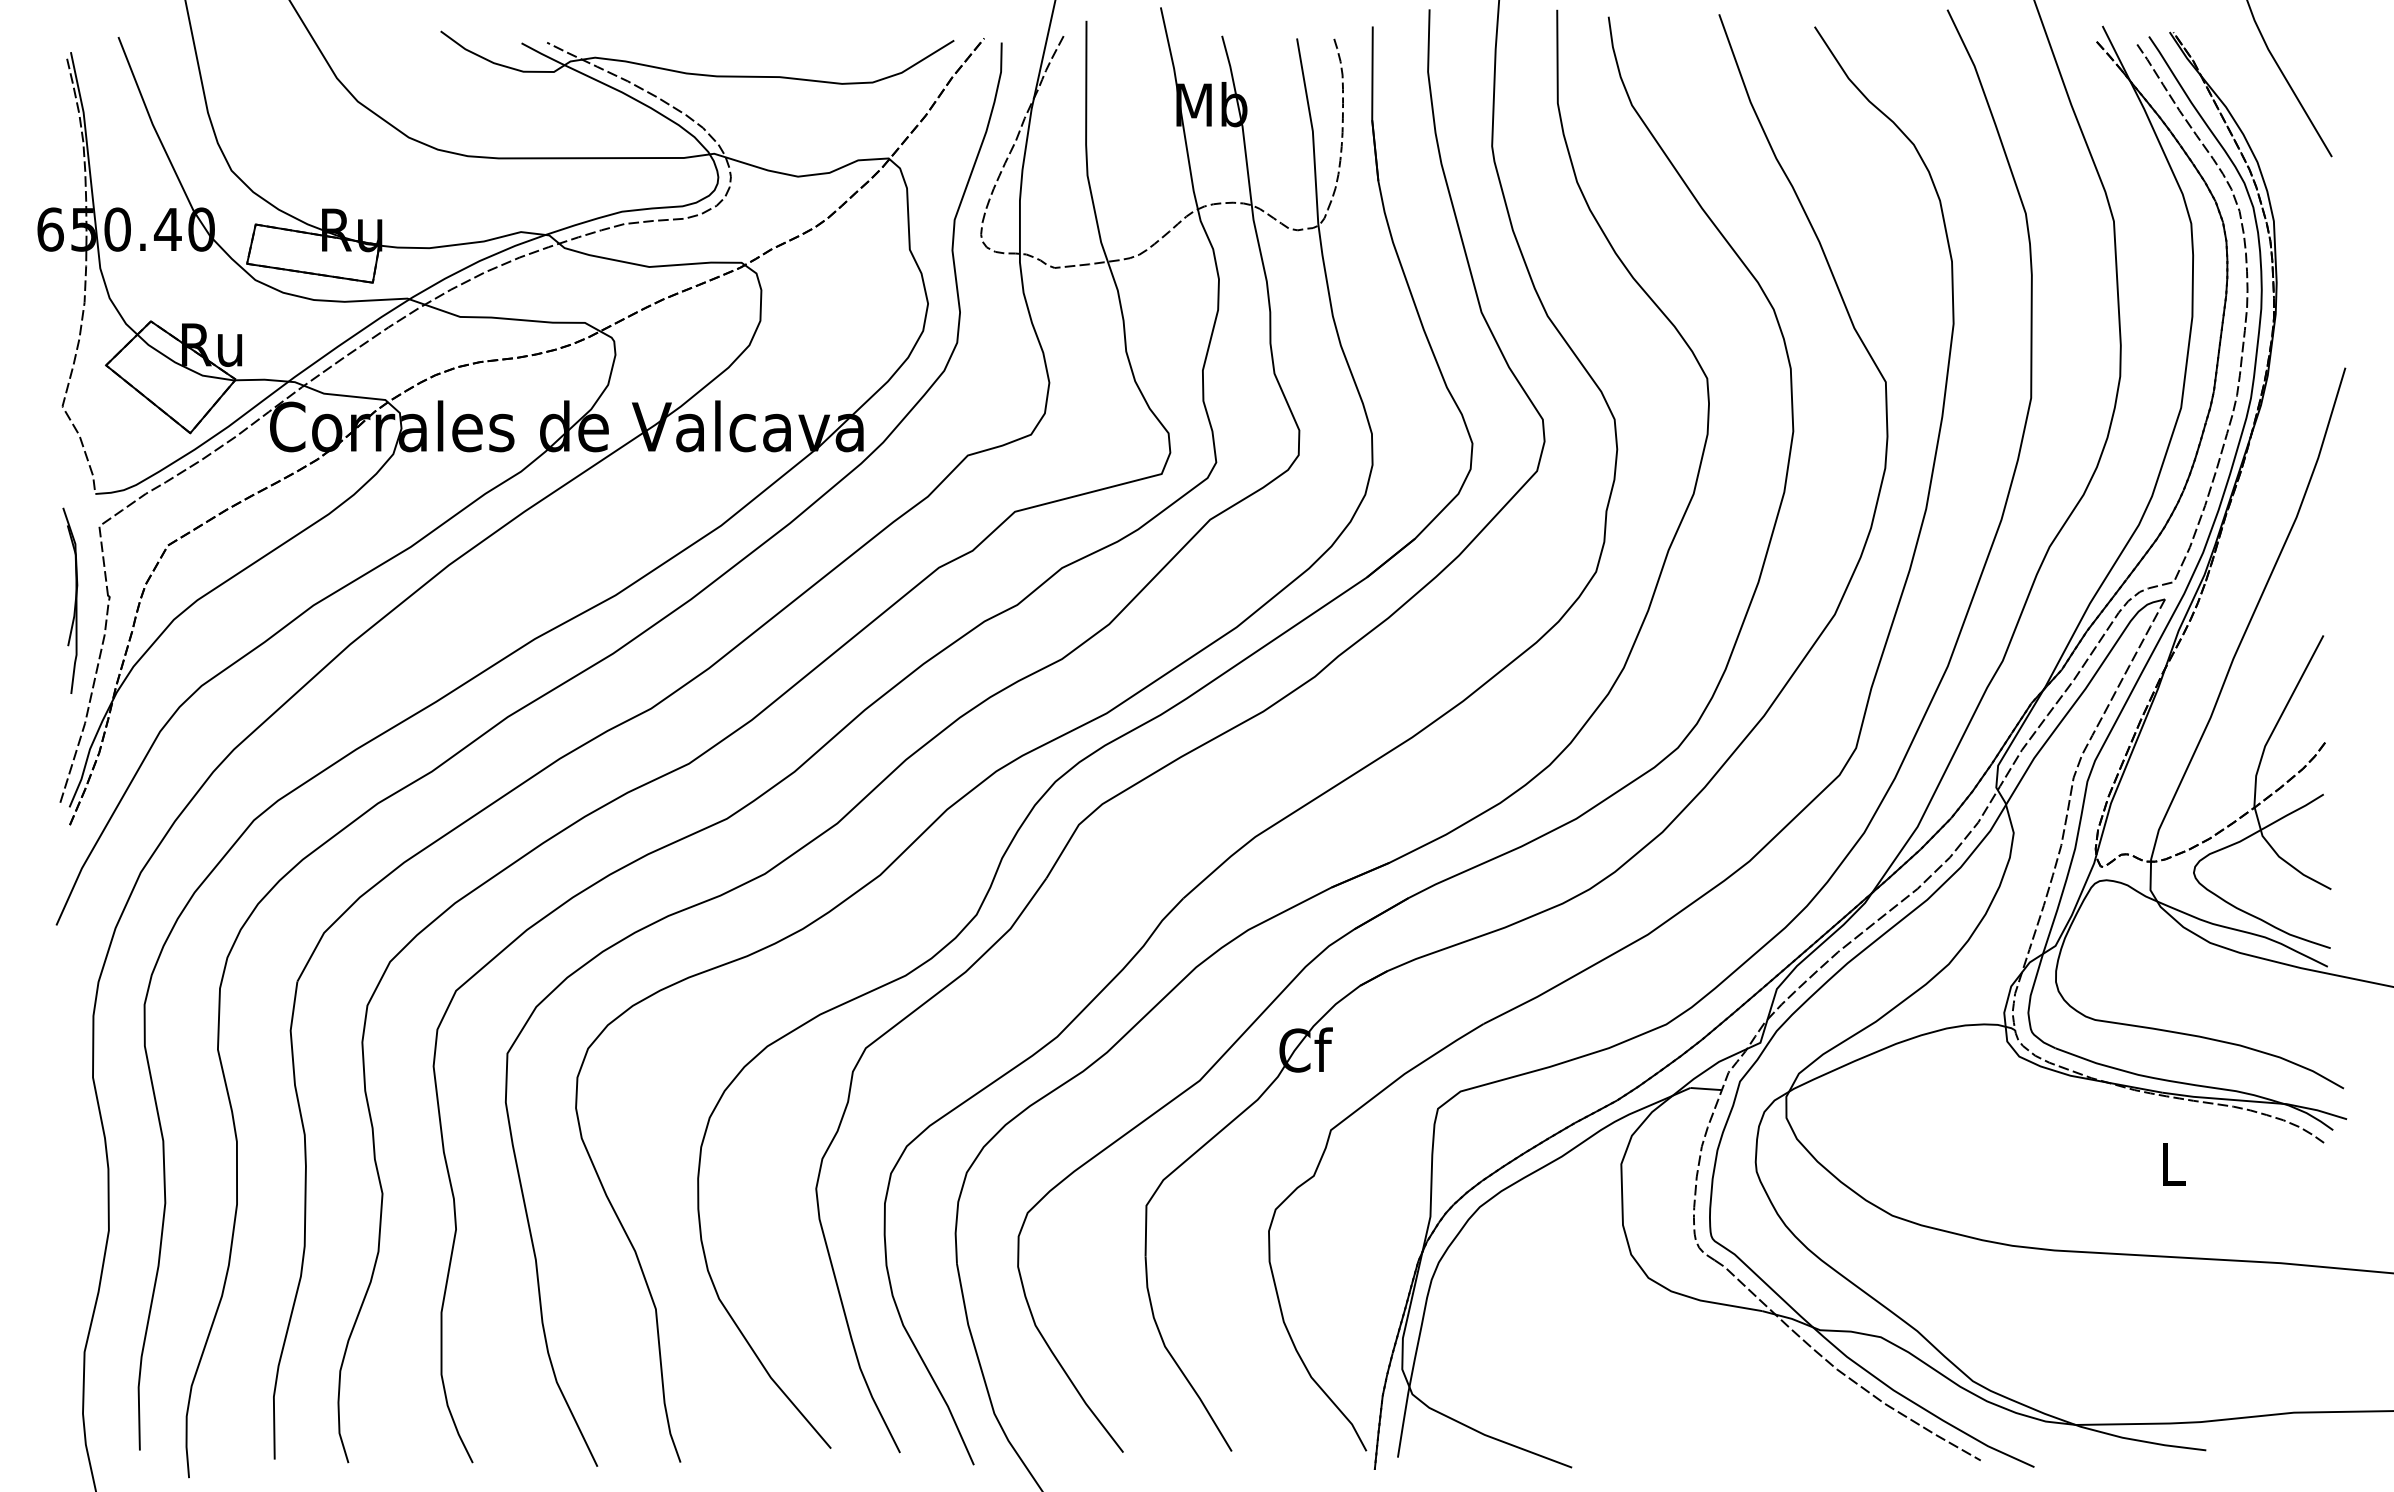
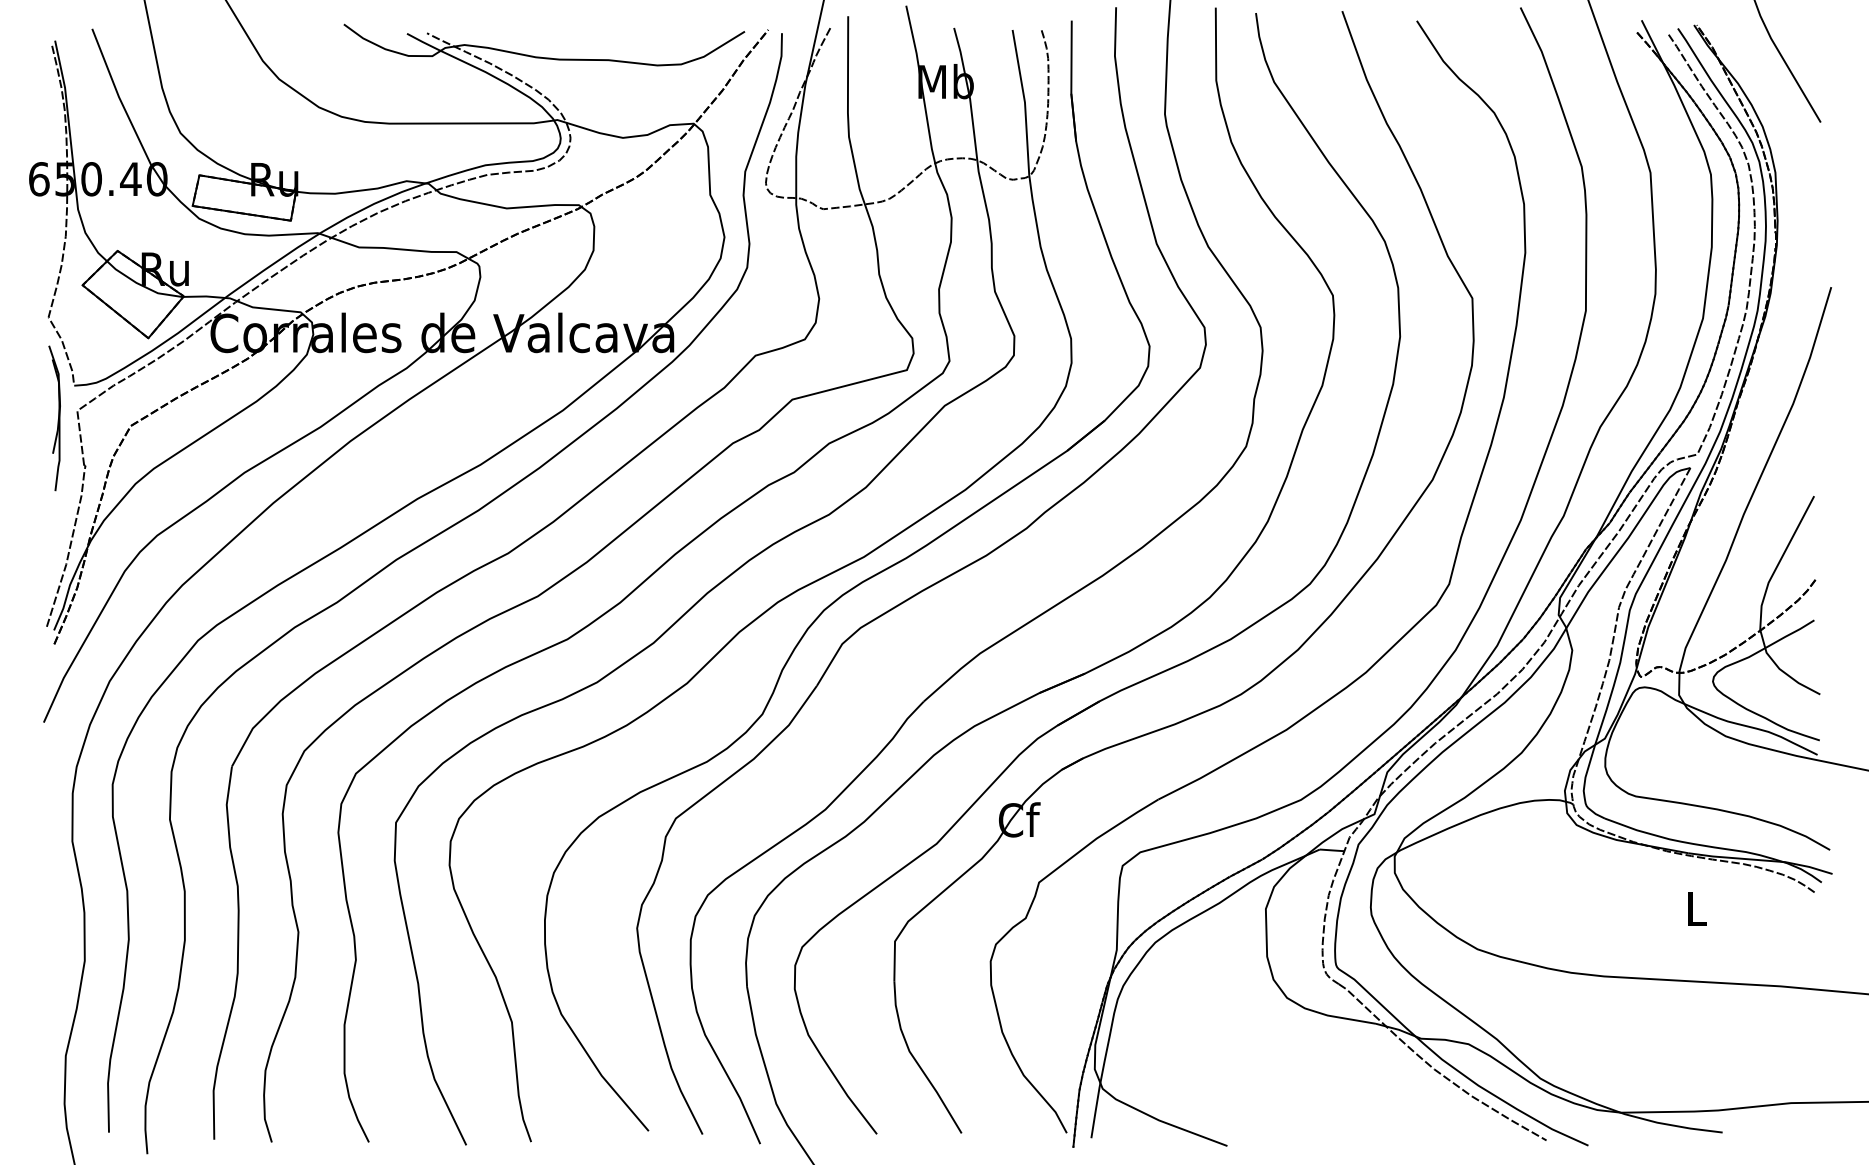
part: (70, 600) -> (54, 418), moved

